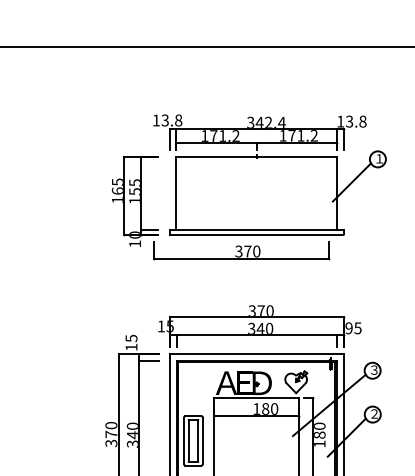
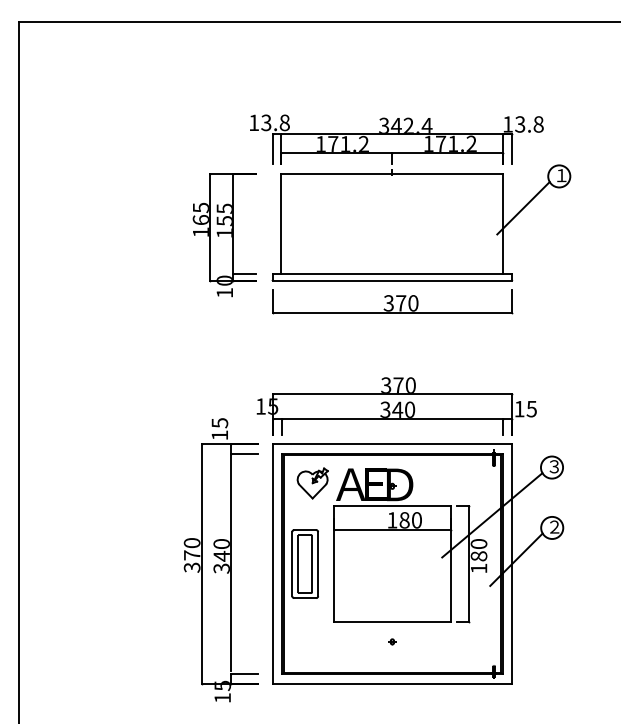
part: (241, 250) -> (392, 301), moved
text: (349, 327) -> (519, 408), 95 -> 15
part: (296, 382) -> (312, 483), moved

